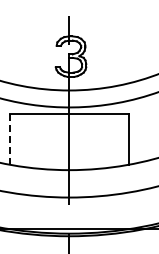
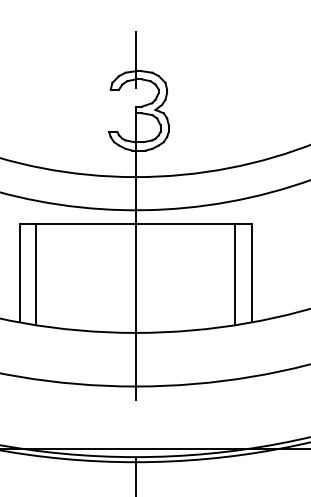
line: (10, 139) -> (20, 272), dashed -> solid
line: (18, 140) -> (36, 274), added
line: (120, 140) -> (235, 274), added

